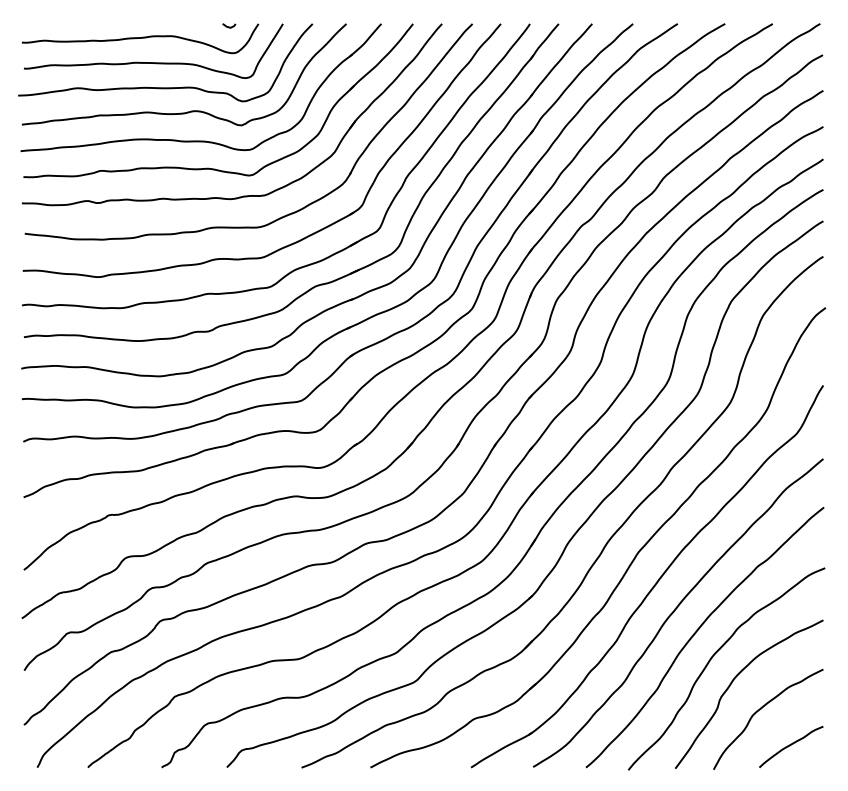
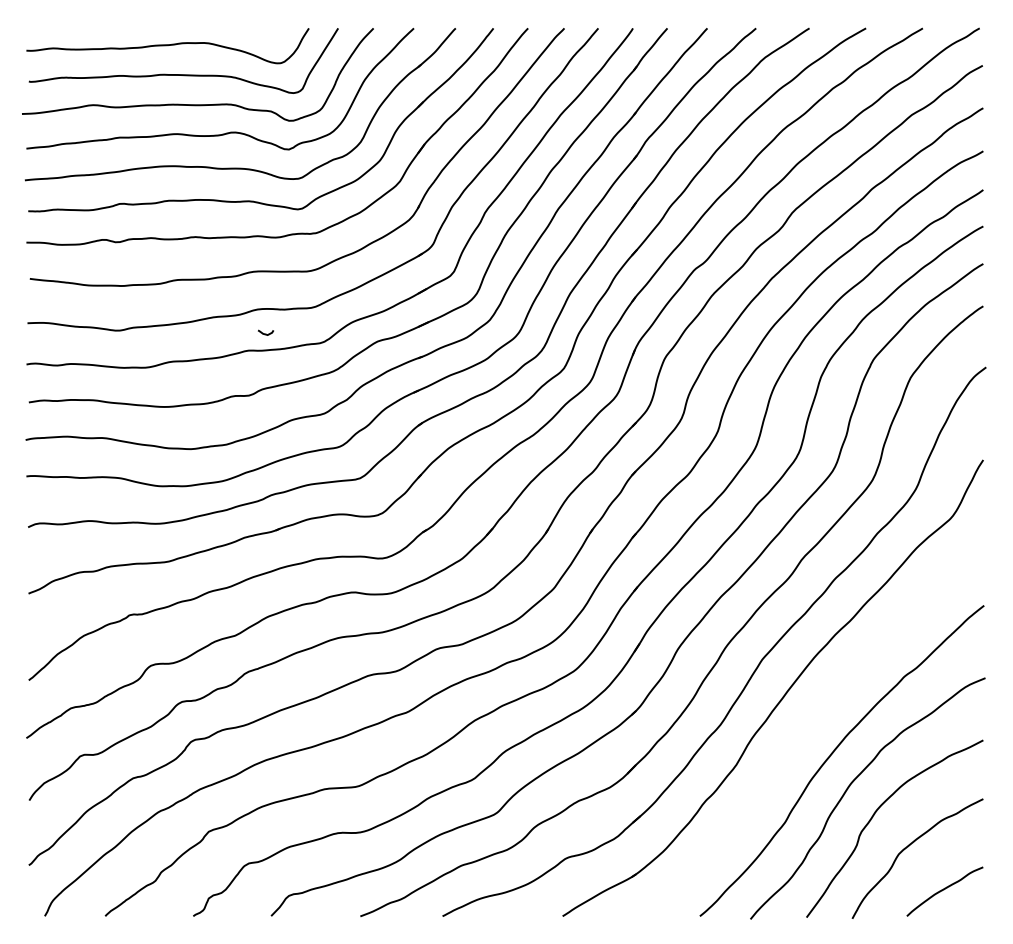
curve: (228, 26) -> (265, 333), moved
curve: (676, 610) -> (807, 728), removed

